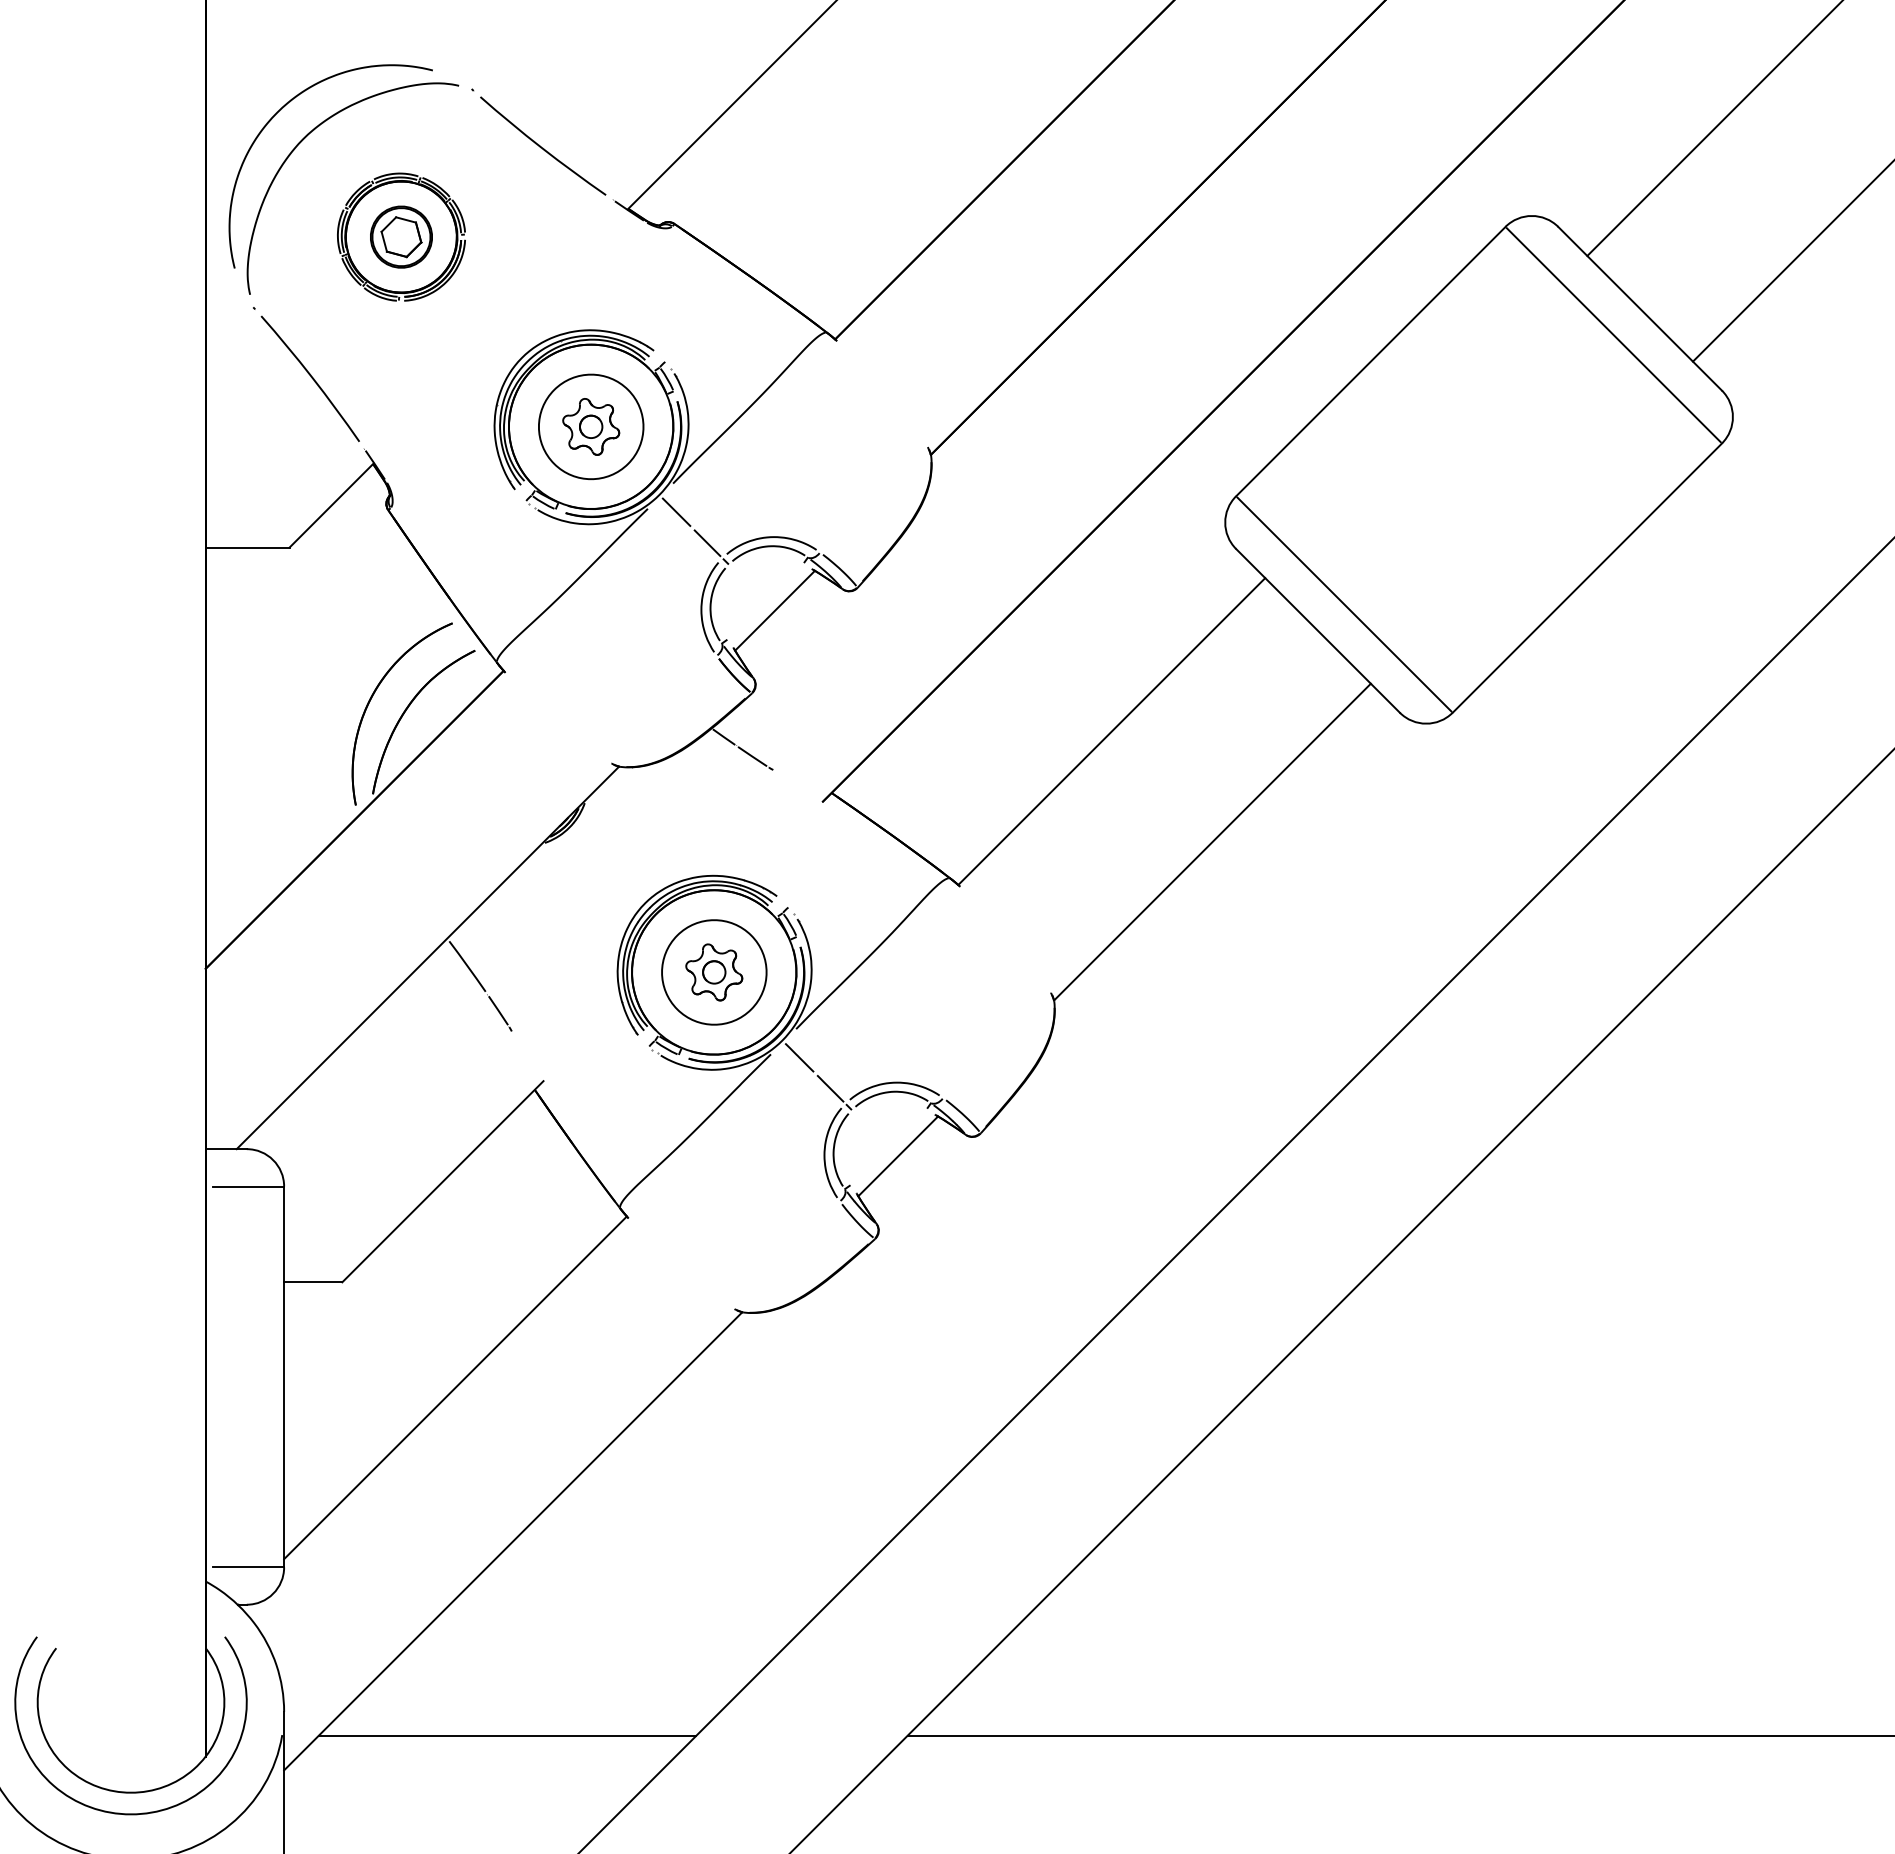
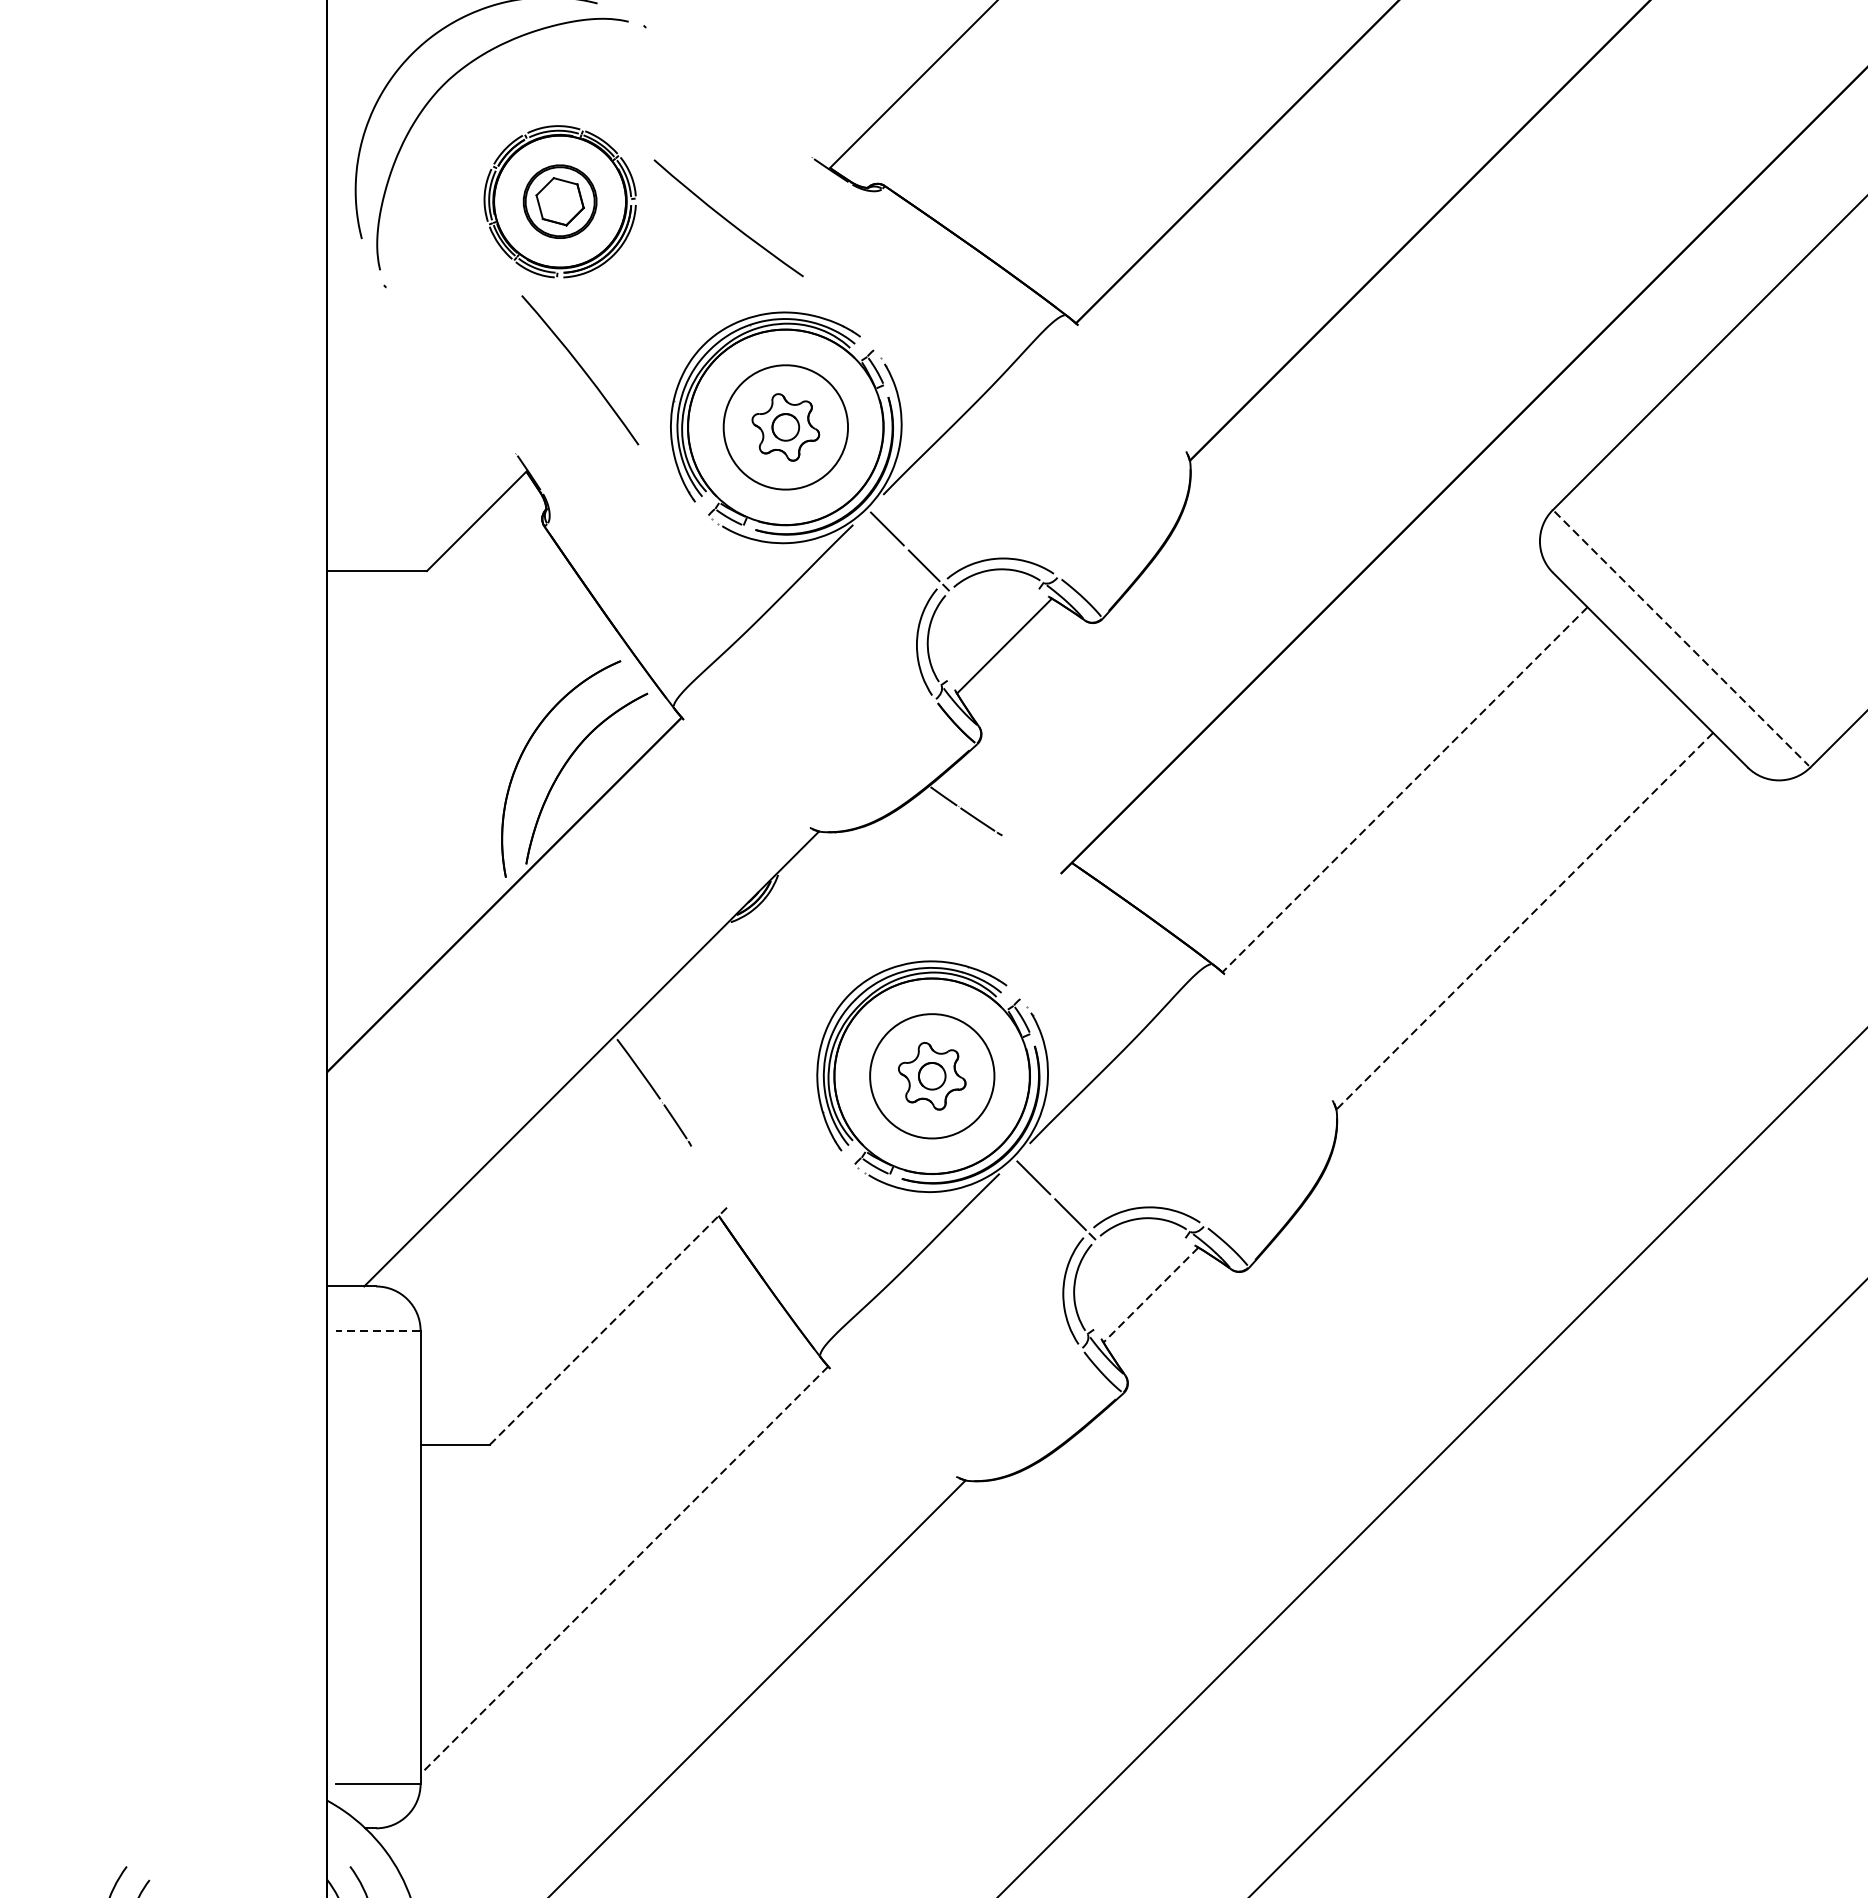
curve: (541, 146) -> (726, 218), moved
curve: (311, 378) -> (581, 369), moved
line: (1344, 604) -> (1681, 638), solid -> dashed
line: (1111, 731) -> (1404, 789), solid -> dashed
line: (1212, 842) -> (1524, 921), solid -> dashed
line: (897, 1156) -> (1150, 1295), solid -> dashed
line: (443, 1181) -> (610, 1324), solid -> dashed
line: (248, 1186) -> (378, 1330), solid -> dashed
line: (455, 1388) -> (624, 1571), solid -> dashed

